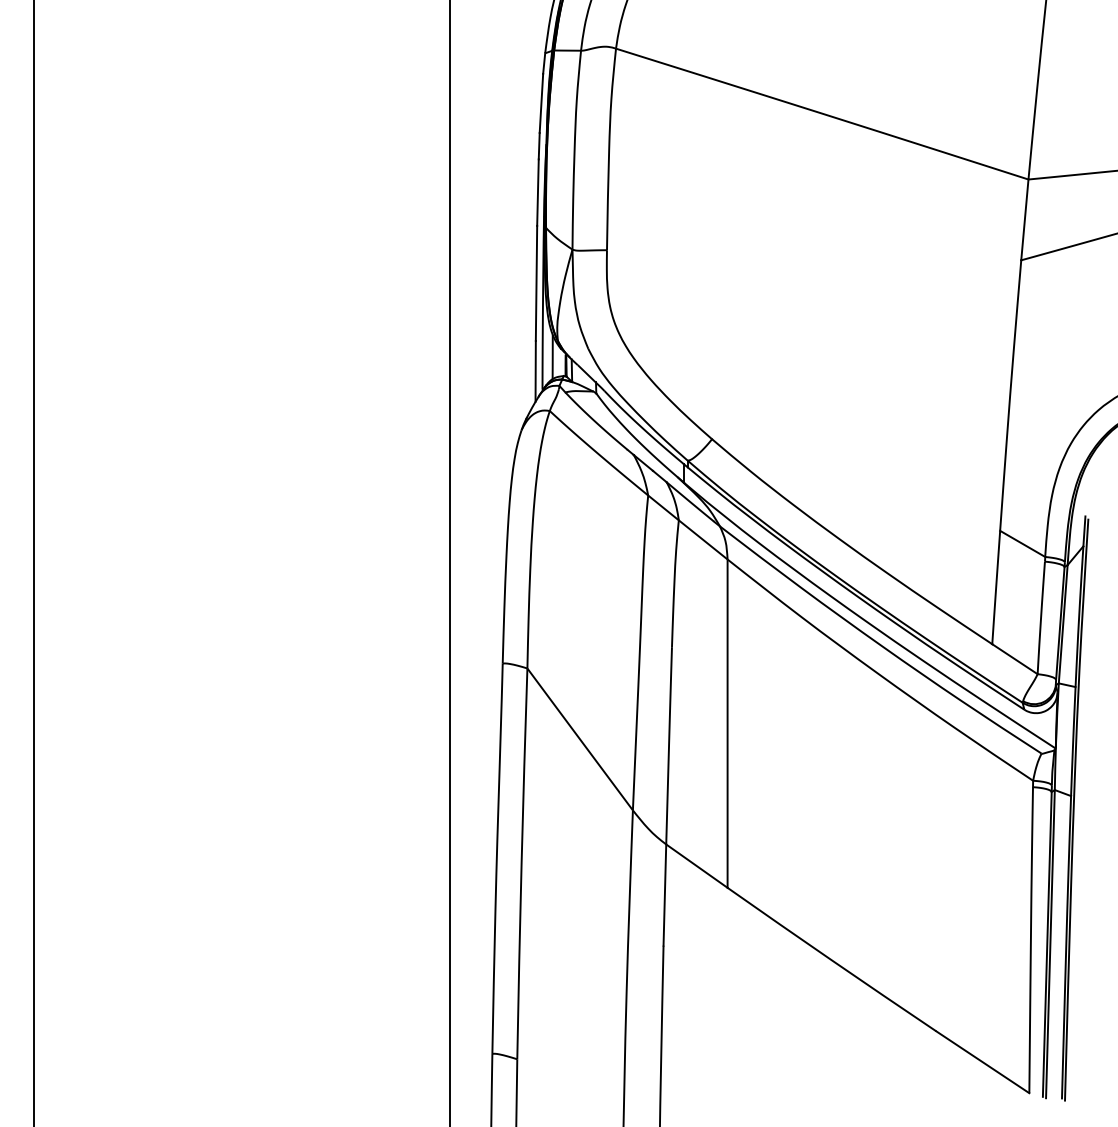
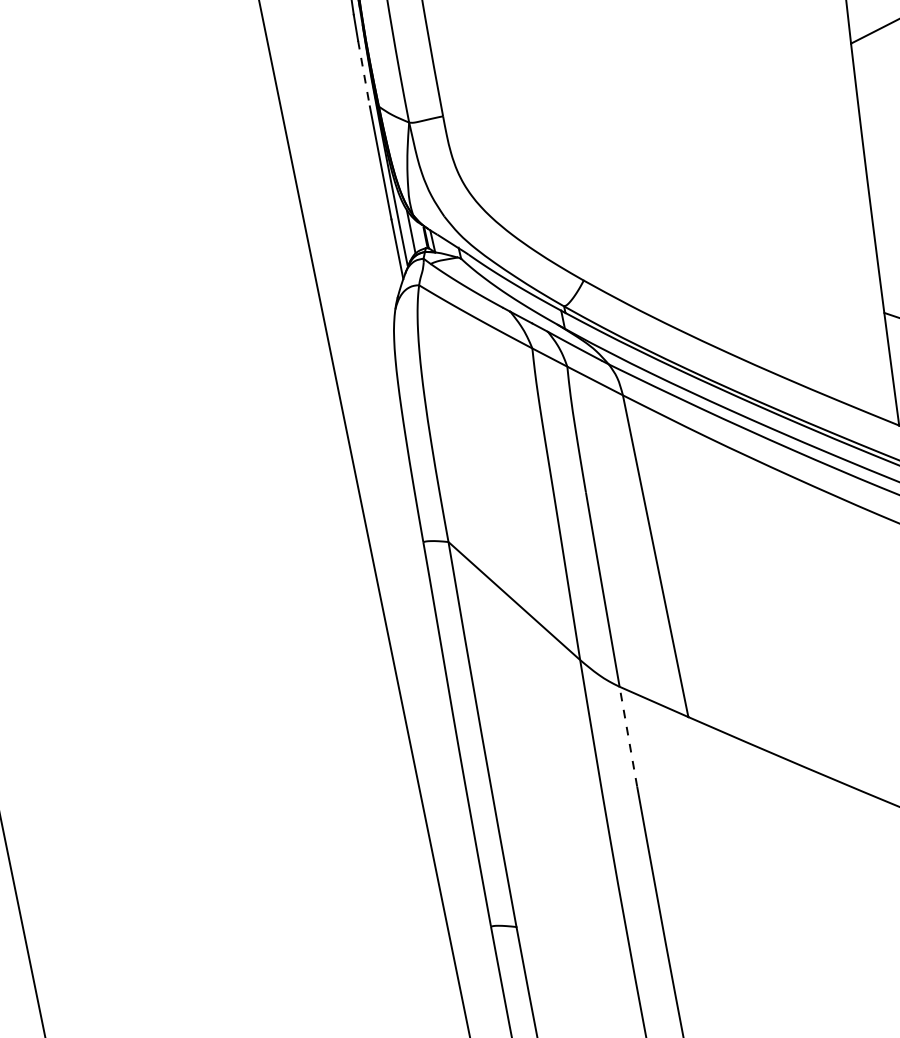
line: (537, 193) -> (363, 74), solid -> dashed
line: (664, 895) -> (628, 737), solid -> dashed

